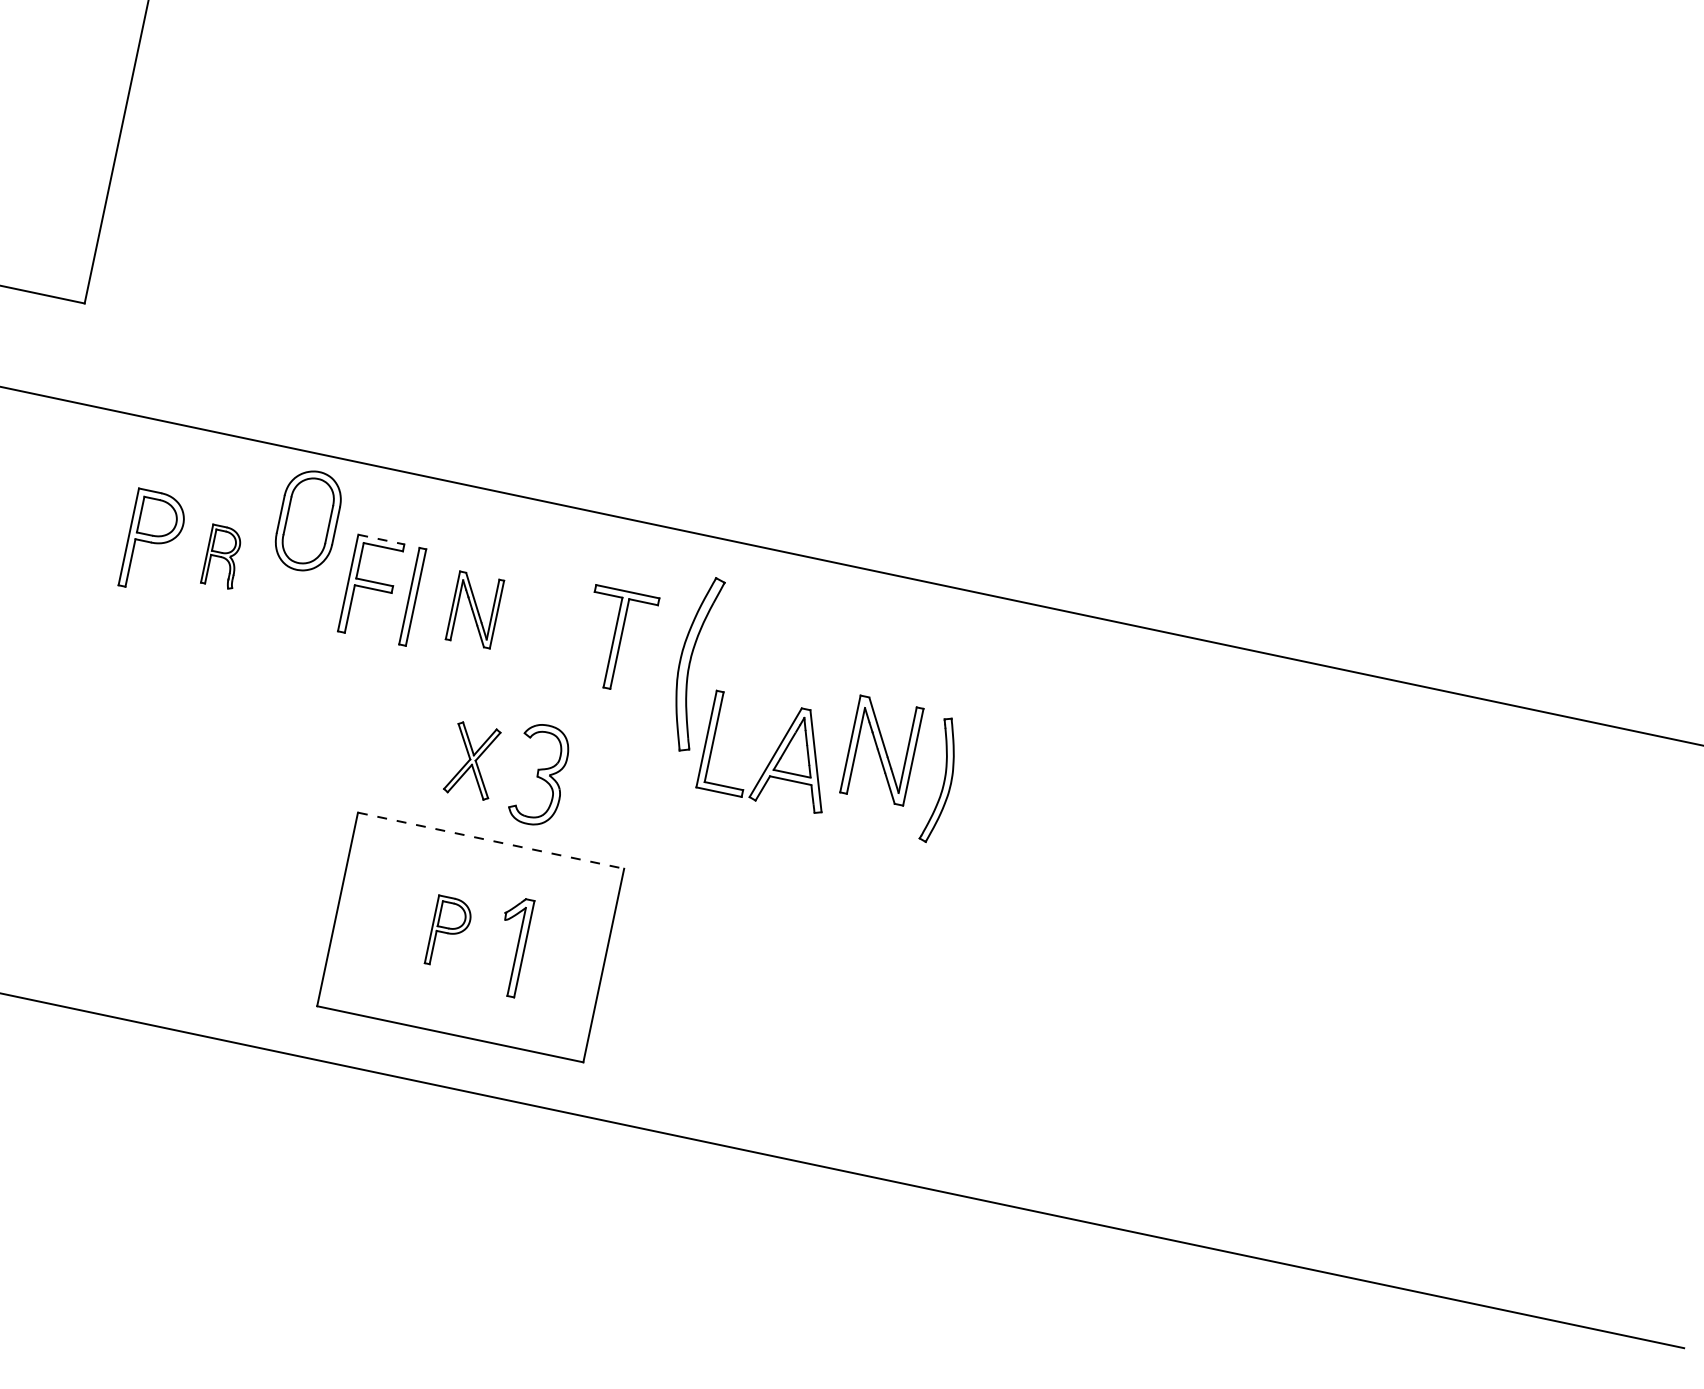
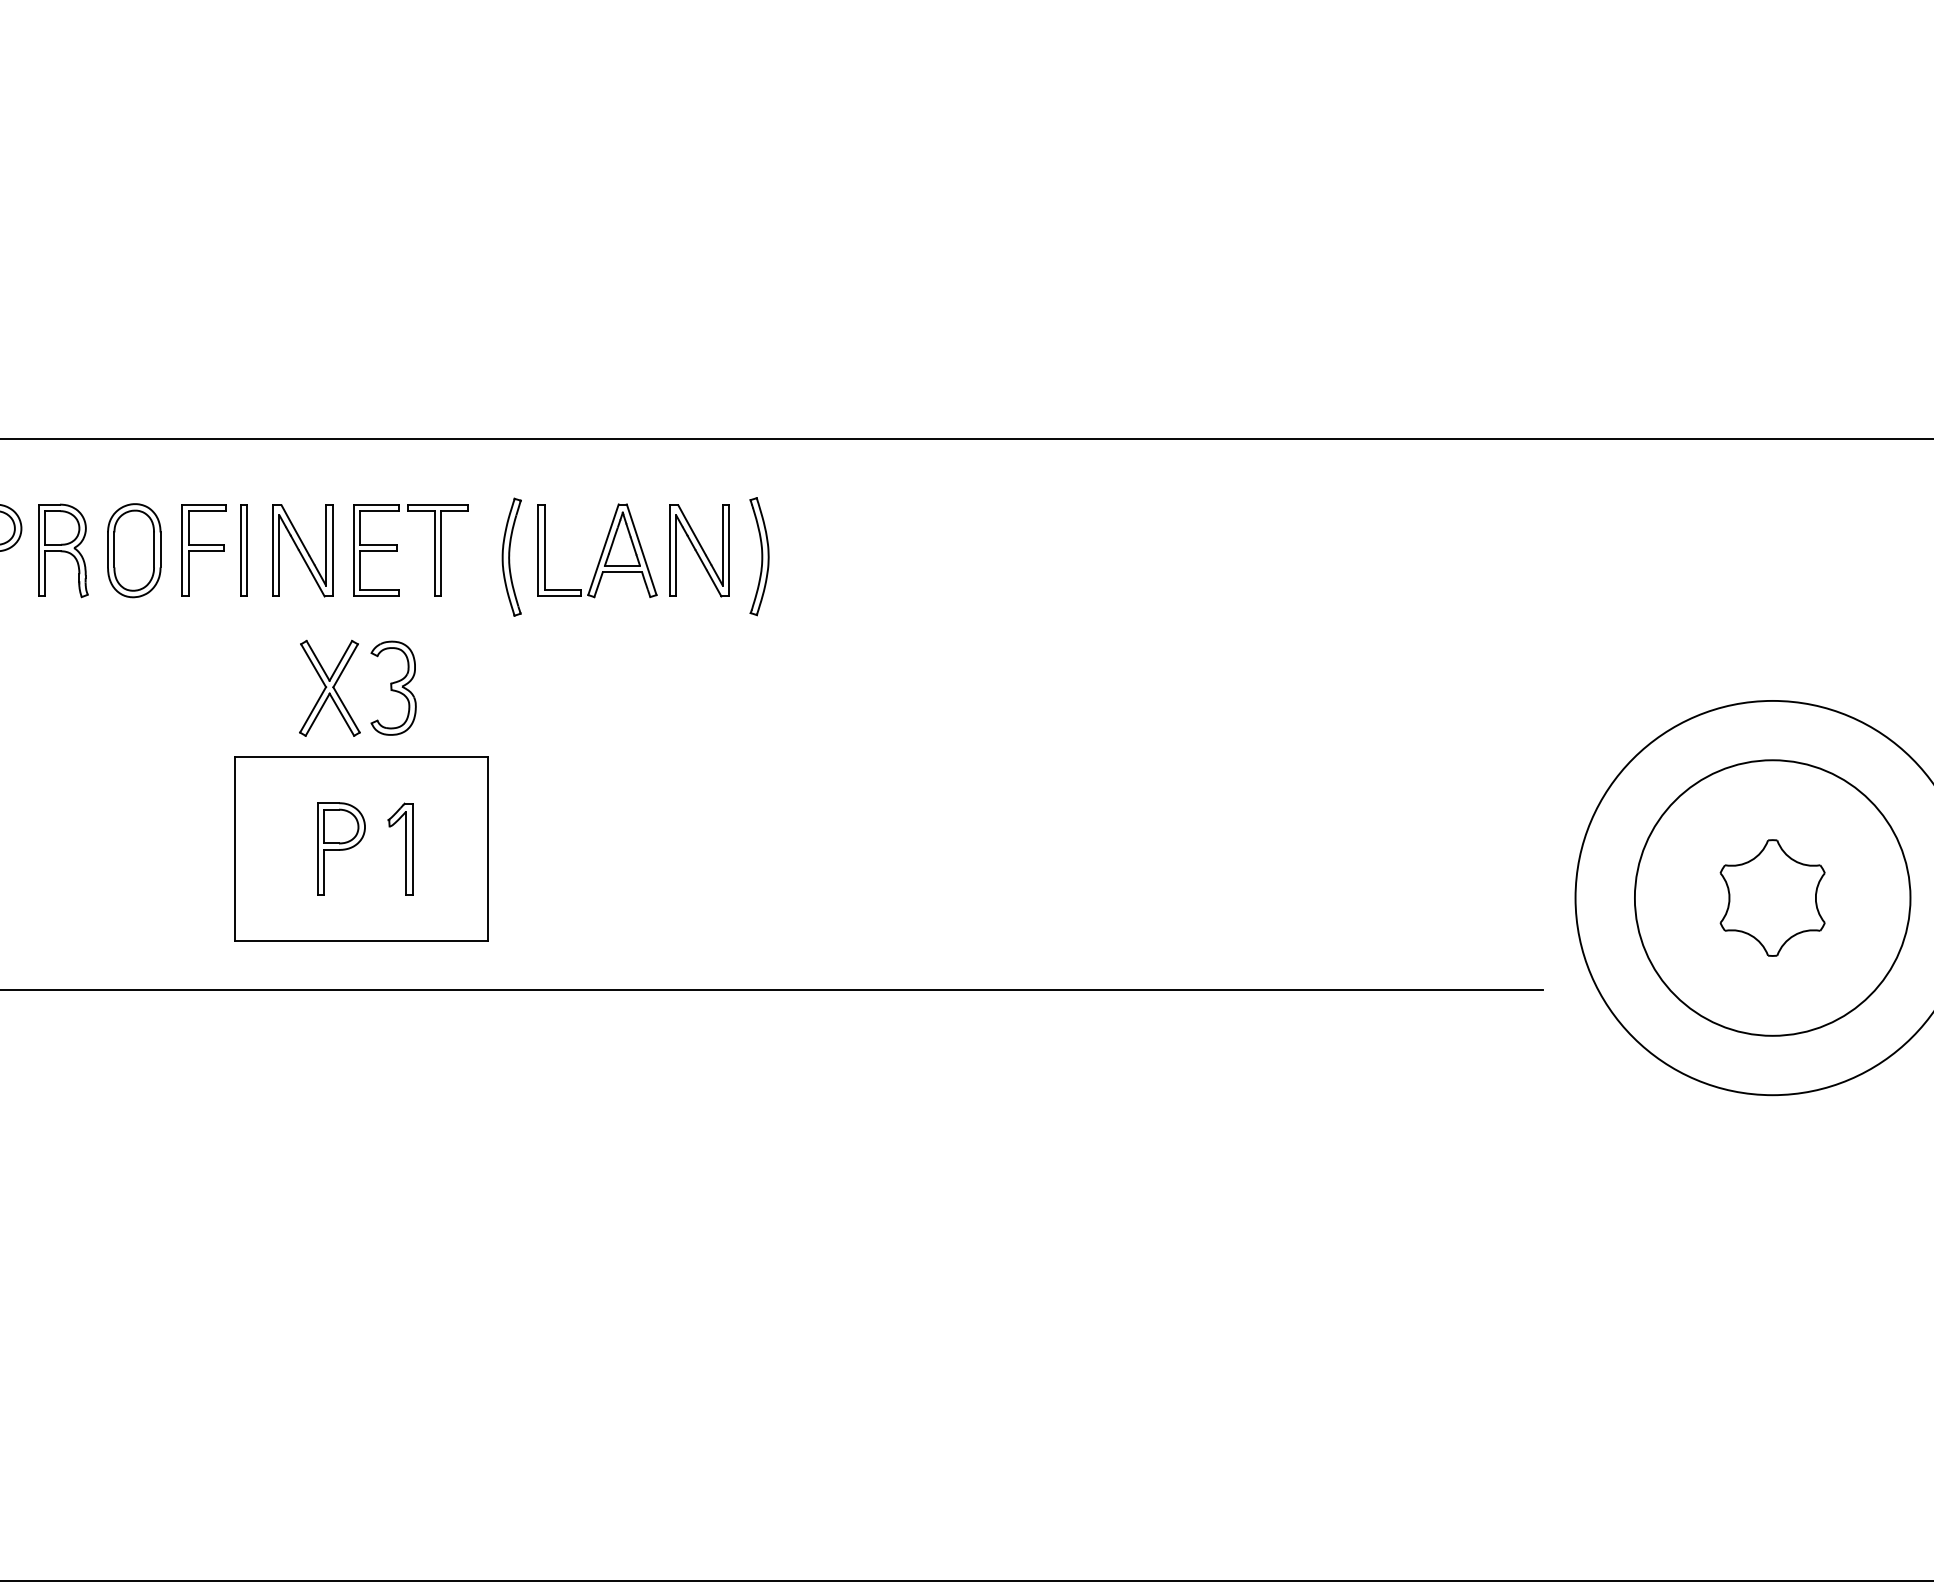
part: (308, 520) -> (134, 550), moved
line: (381, 539) -> (204, 504), dashed -> solid
part: (222, 556) -> (63, 550), size x1.67
part: (474, 609) -> (302, 550), size x1.43
part: (552, 626) -> (376, 550), added
part: (693, 662) -> (511, 556), size x0.71
part: (881, 750) -> (699, 550), moved
part: (769, 752) -> (597, 550), moved
part: (472, 760) -> (329, 687), size x1.43
part: (941, 780) -> (759, 556), moved
line: (491, 841) -> (362, 757), dashed -> solid
part: (449, 932) -> (341, 848), size x1.43

